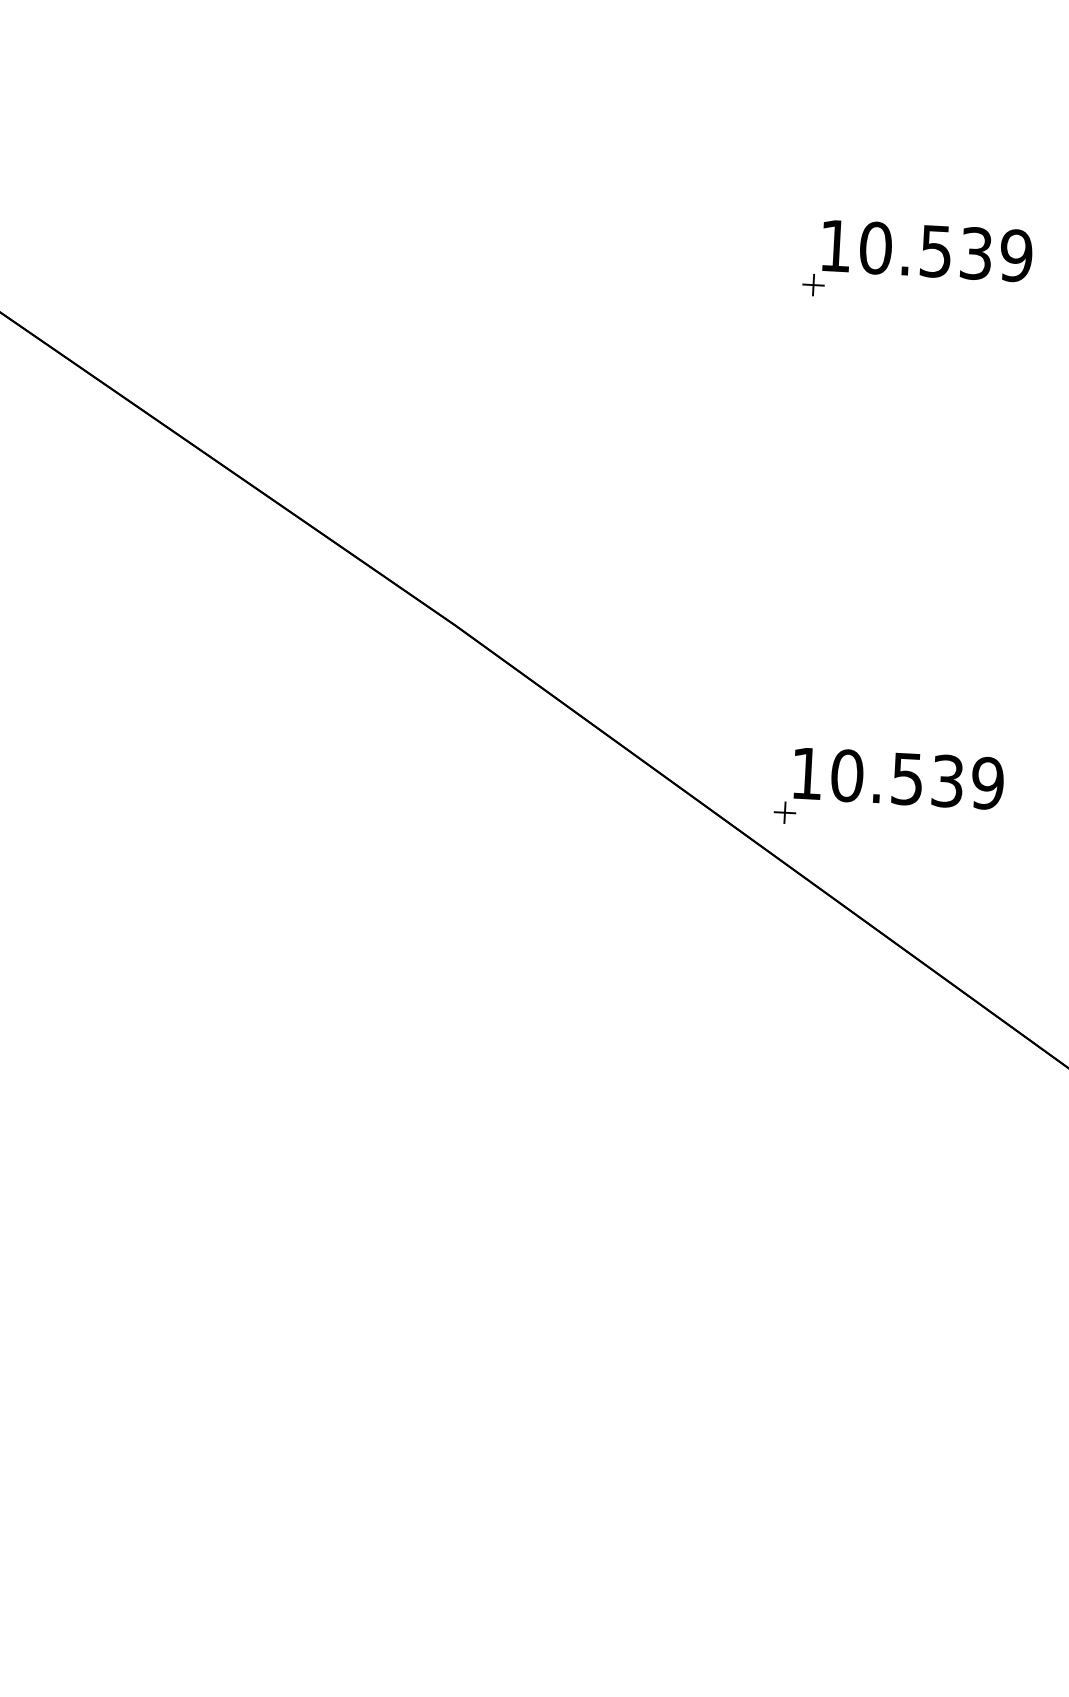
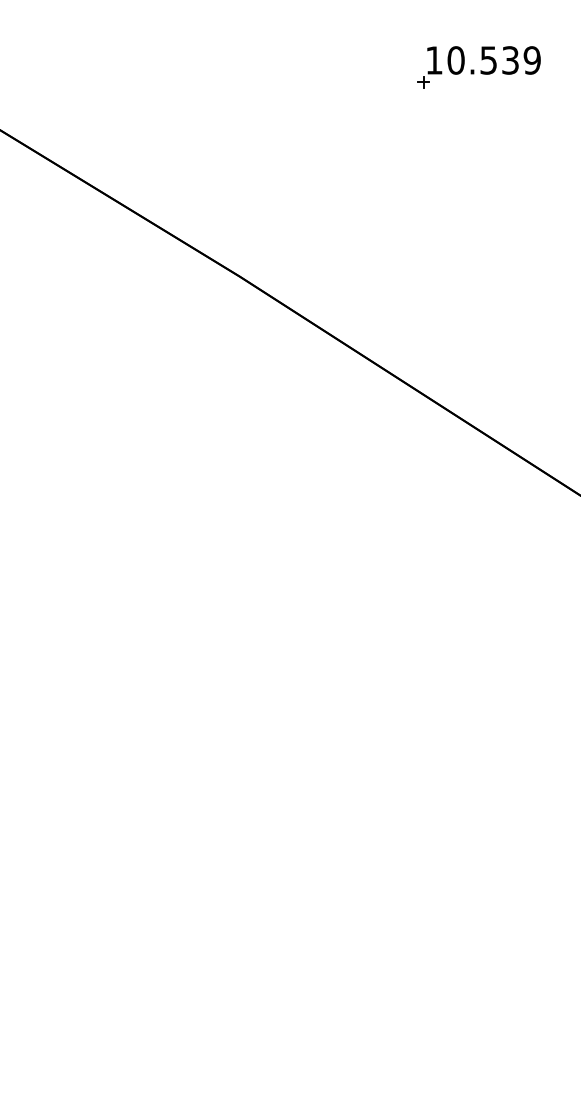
part: (887, 790) -> (478, 353), removed

